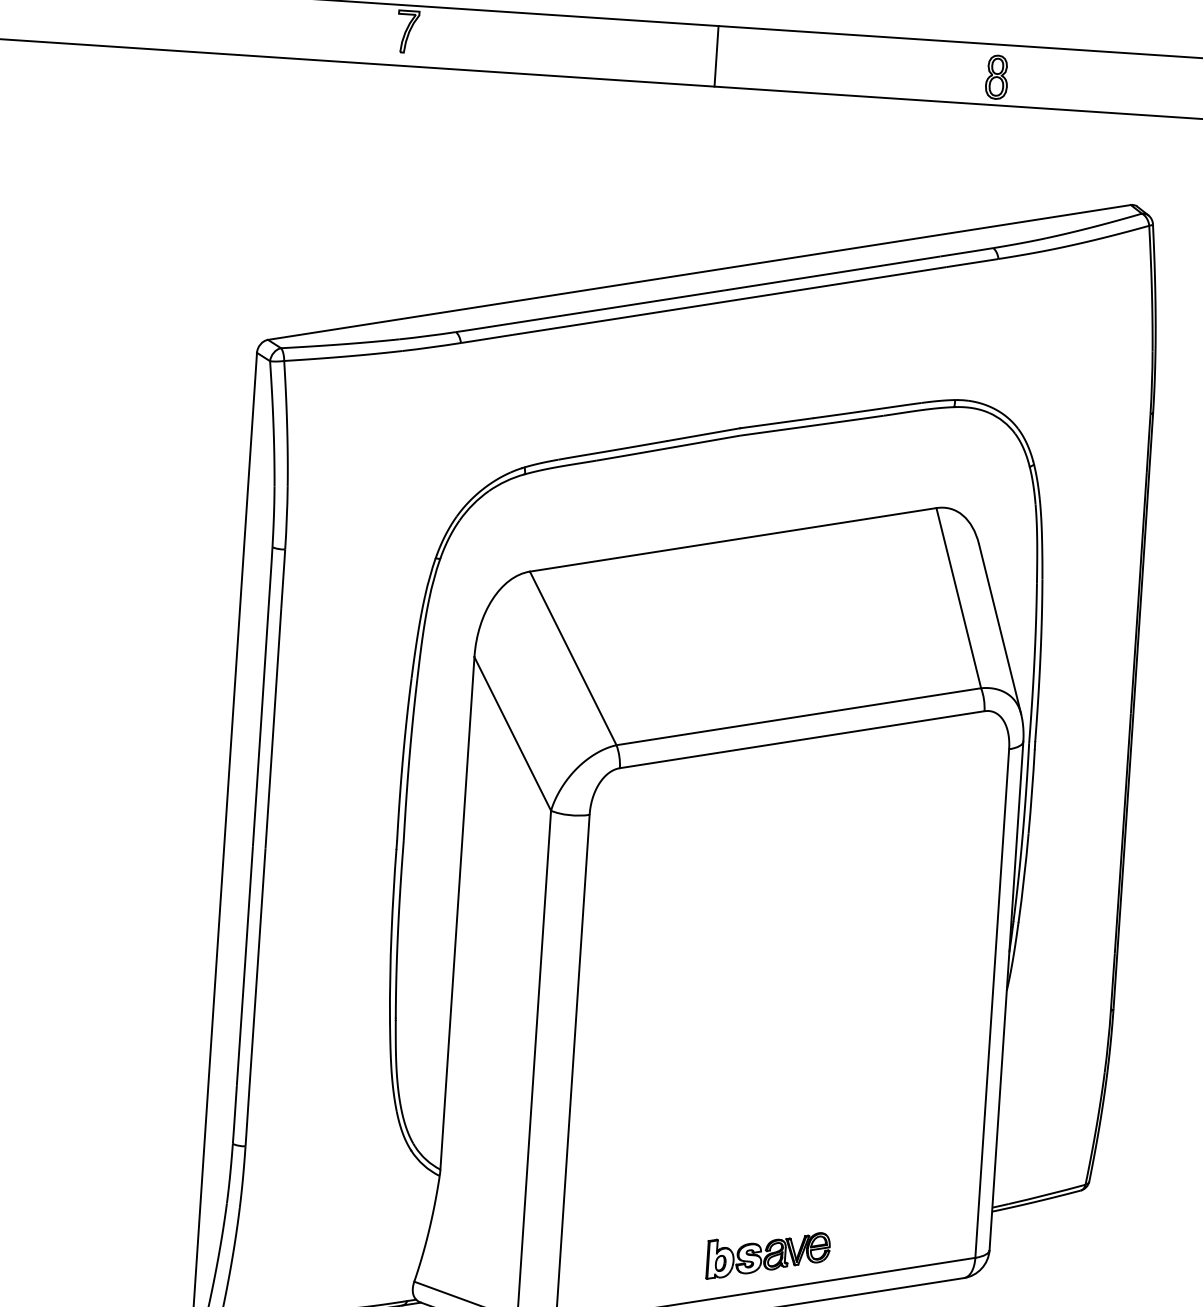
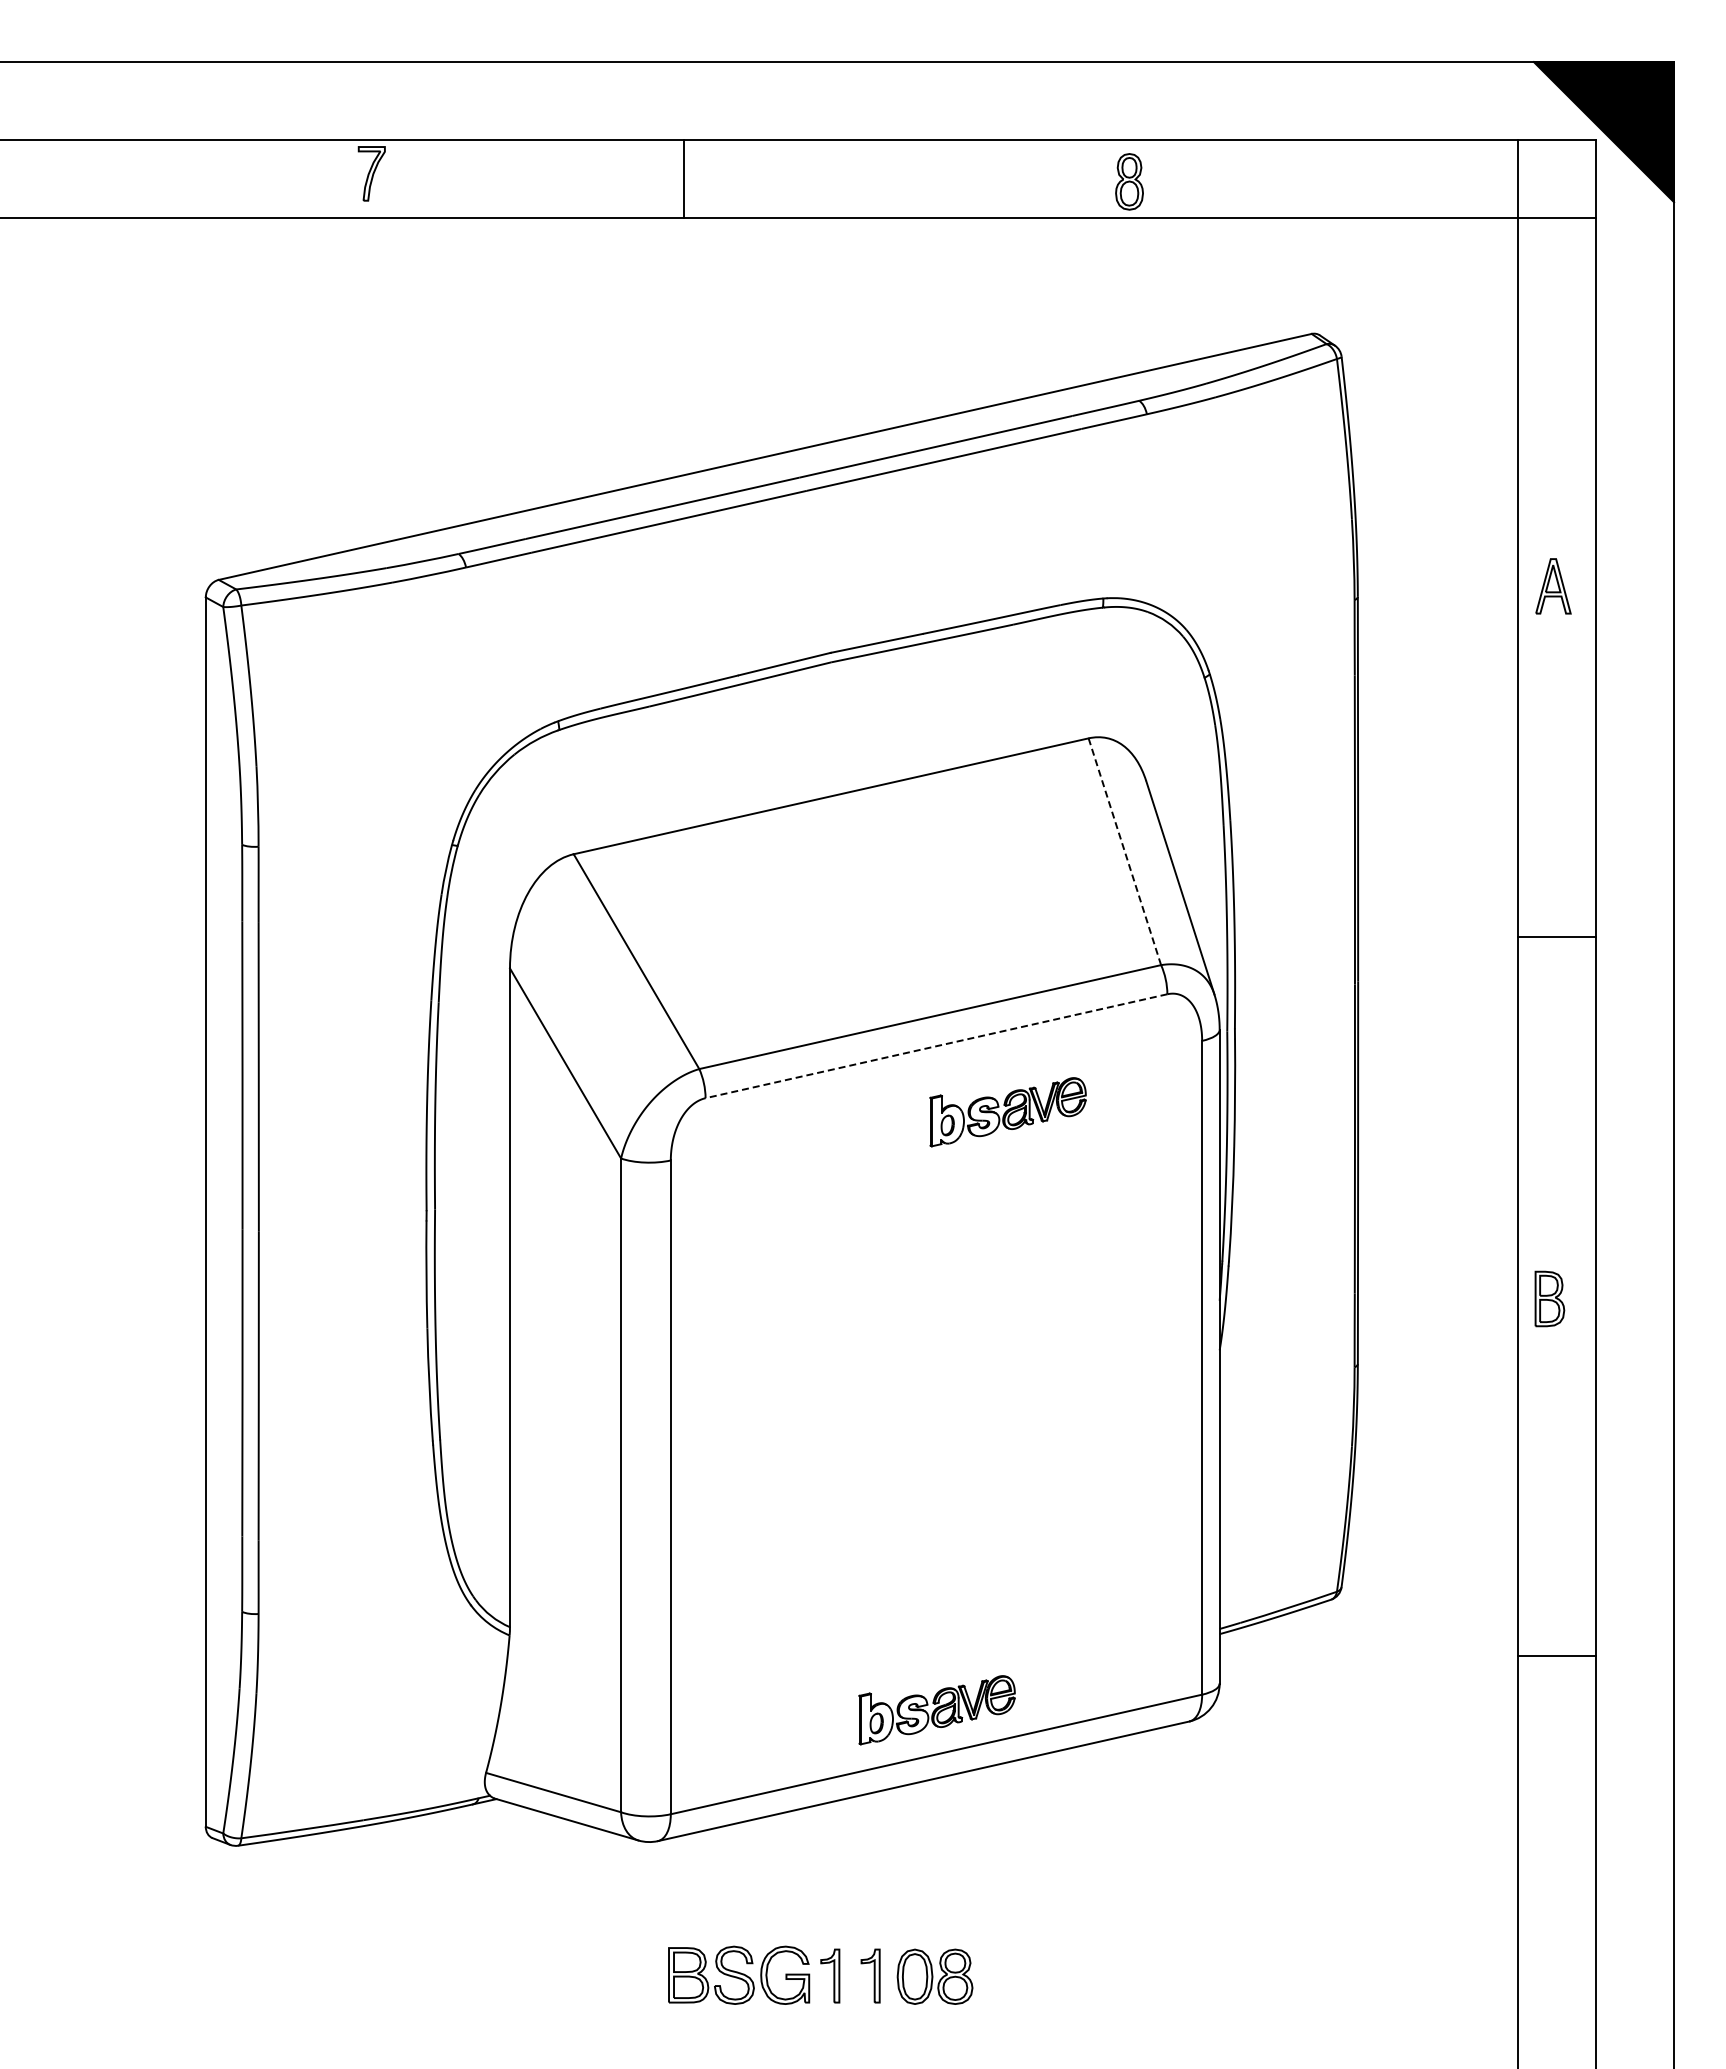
line: (716, 56) -> (683, 178), moved
line: (958, 597) -> (1124, 851), solid -> dashed
line: (802, 739) -> (936, 1046), solid -> dashed
part: (854, 794) -> (1007, 1112), added

